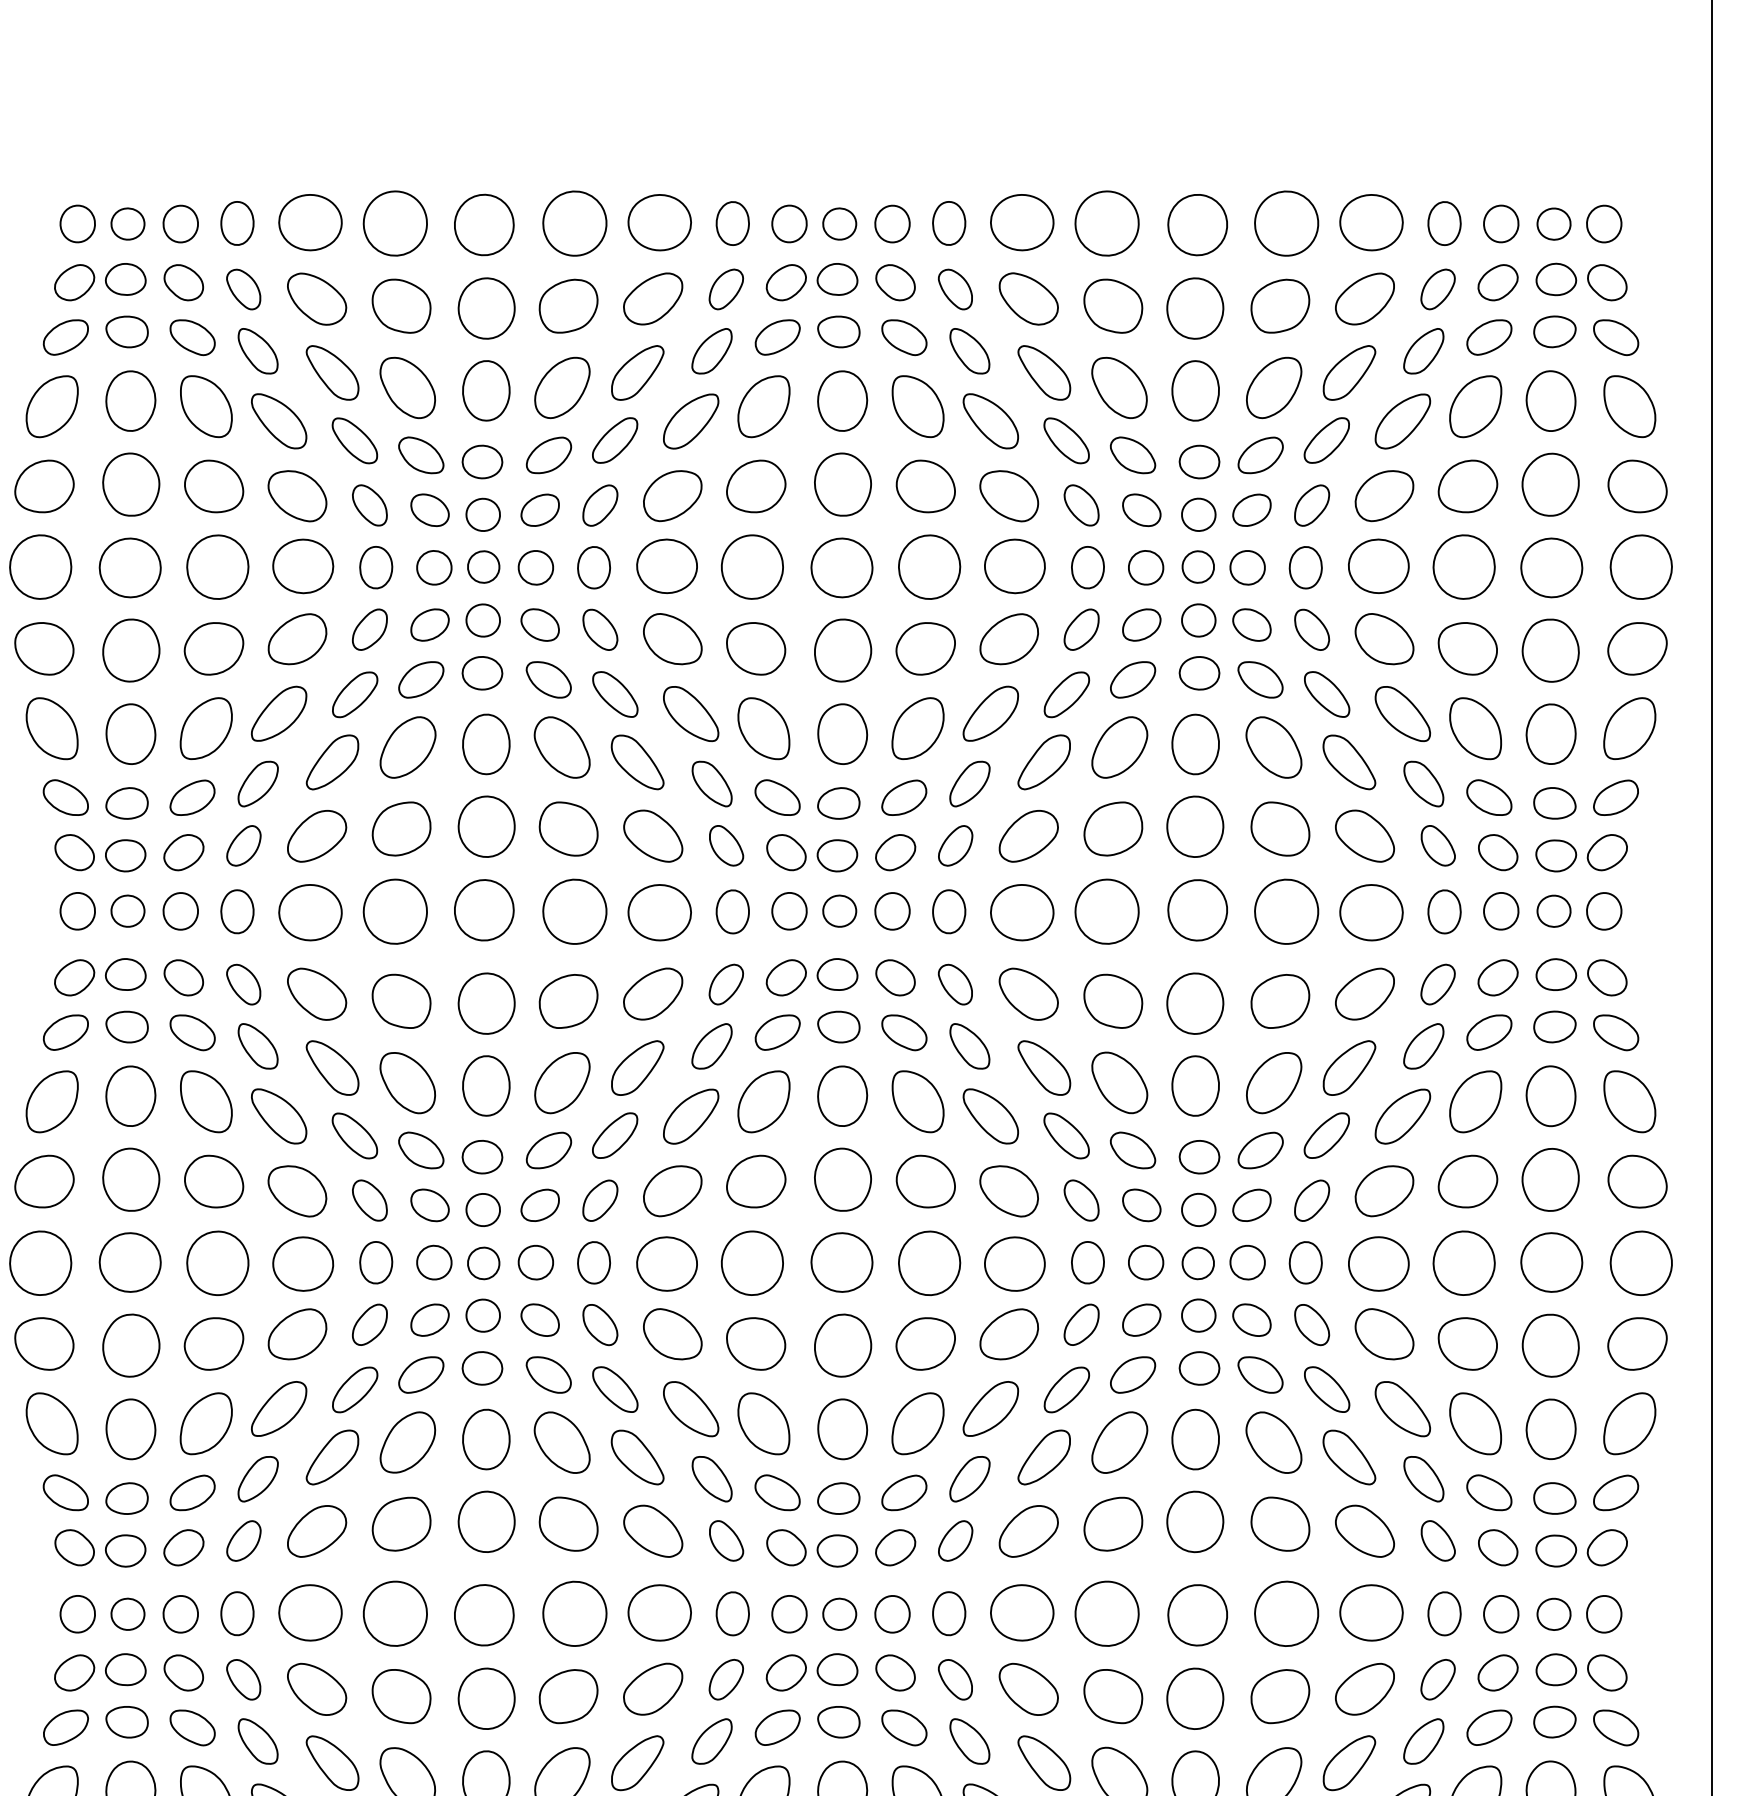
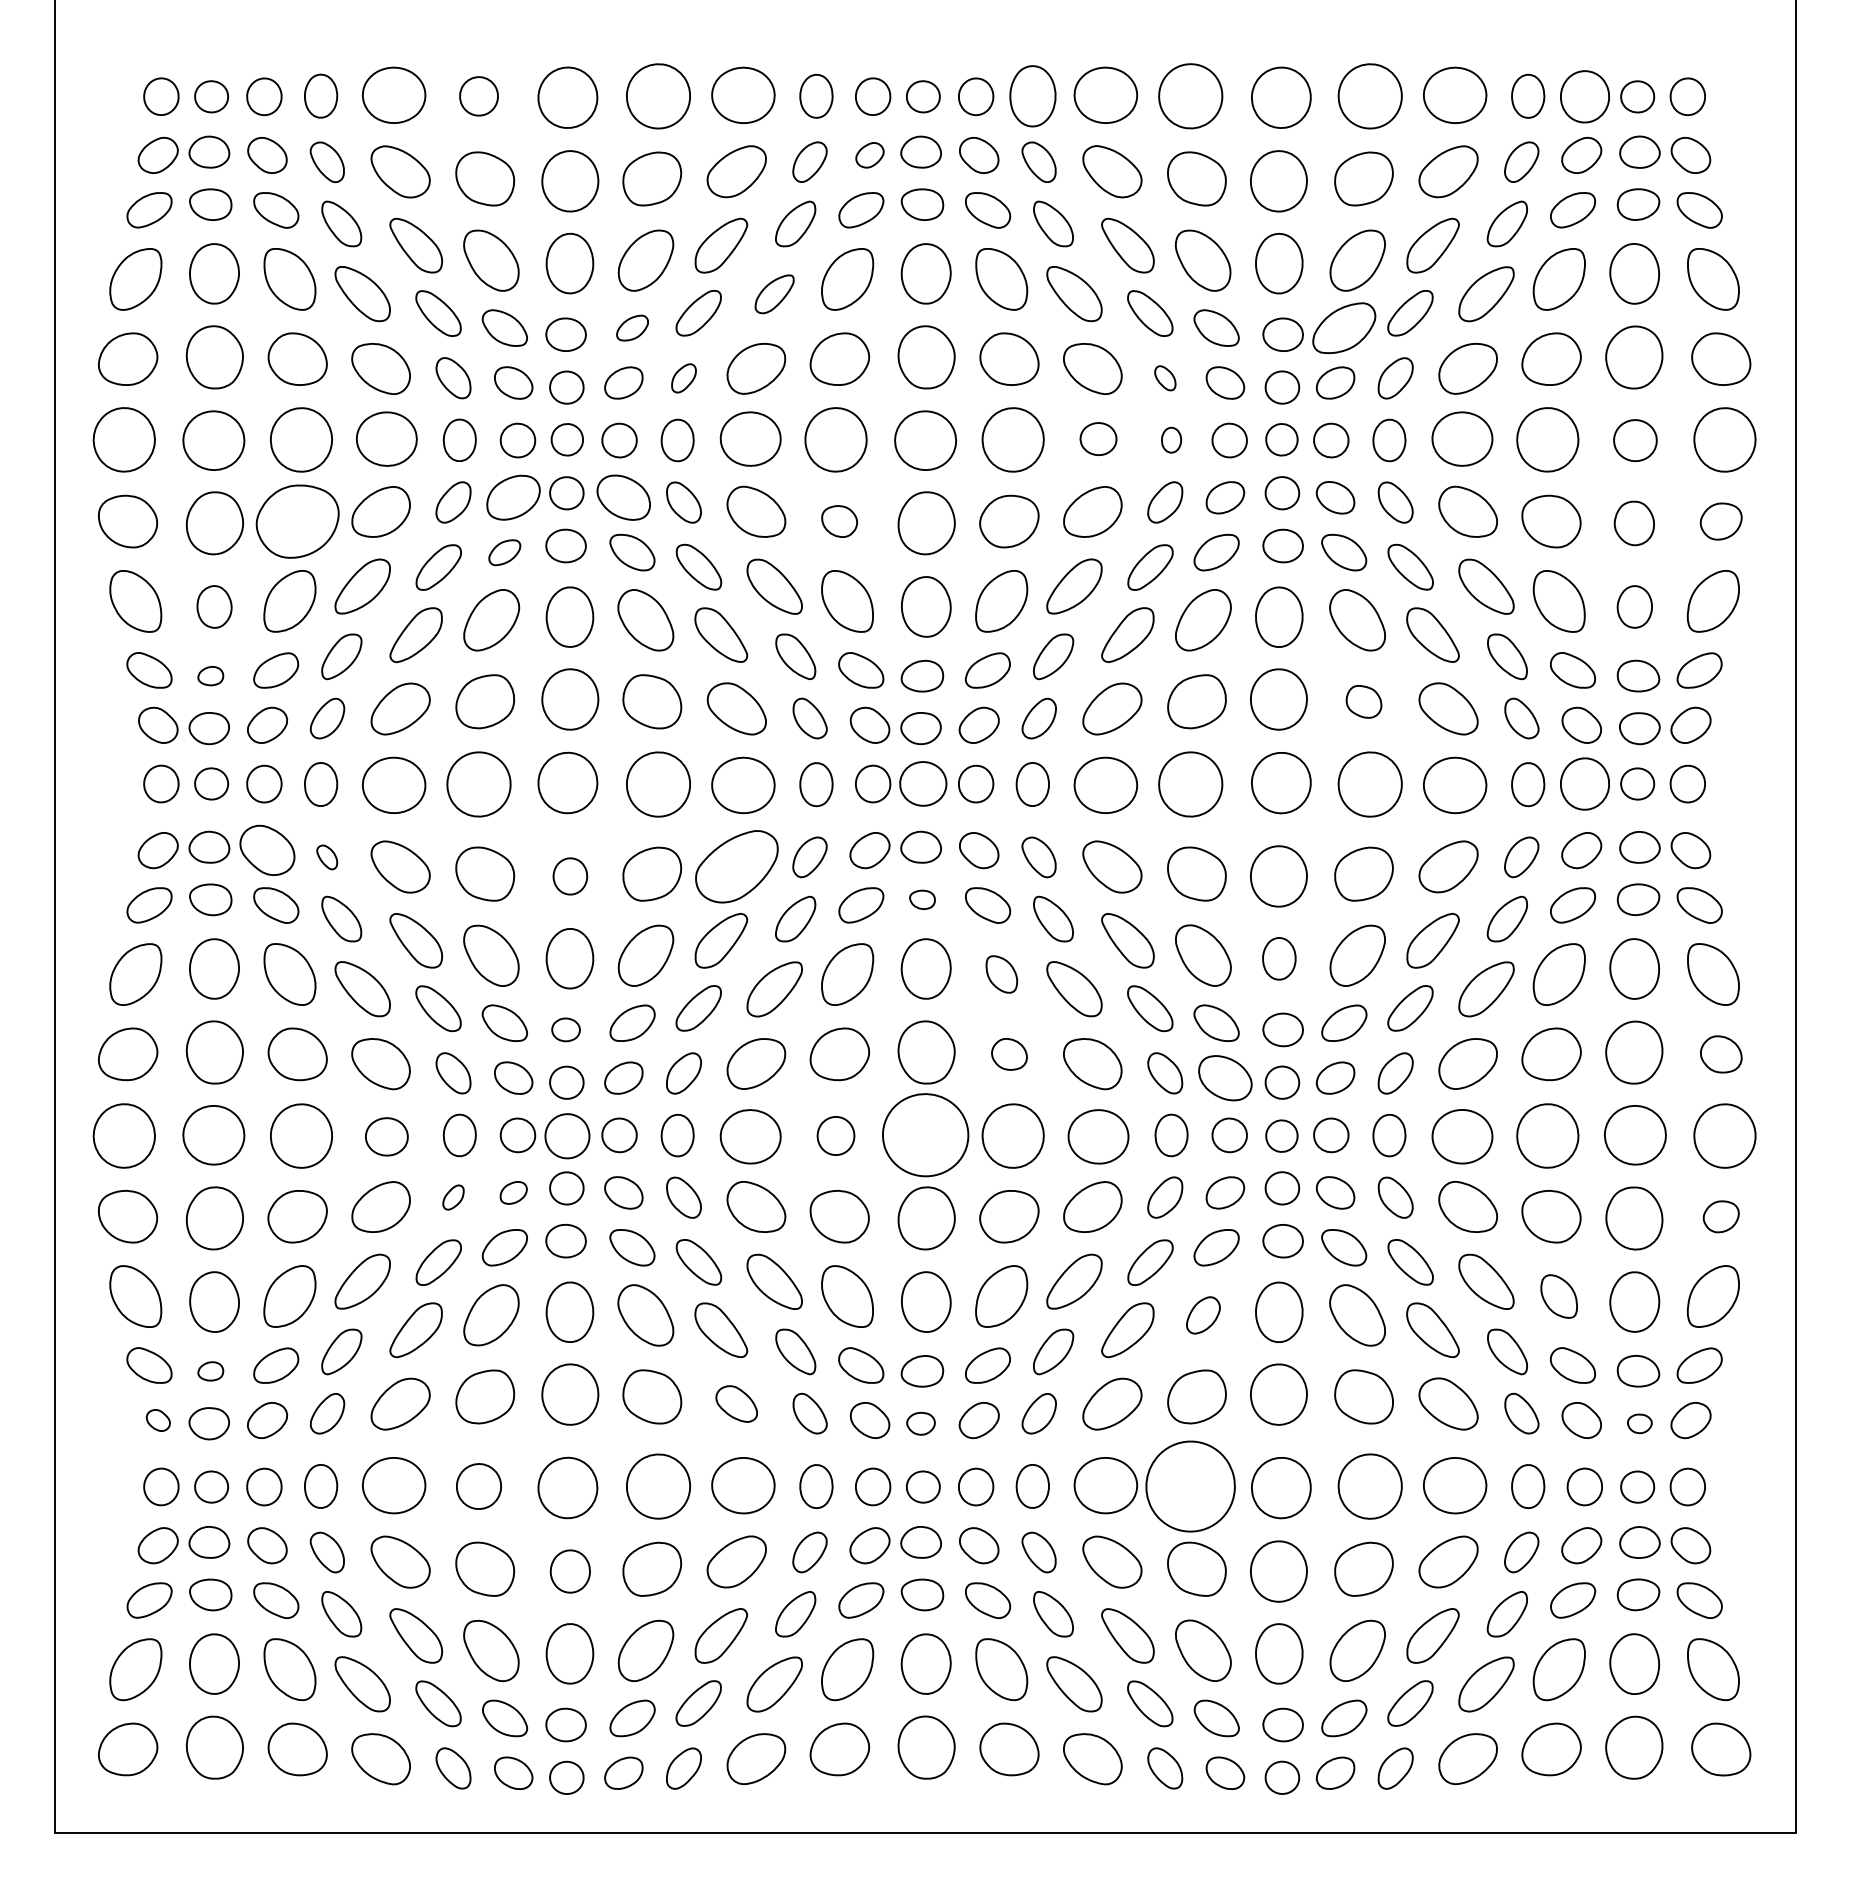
part: (948, 222) -> (1032, 95), size x1.4
part: (394, 223) -> (478, 96), size x0.6
part: (1500, 223) -> (1584, 96), size x1.4
part: (785, 281) -> (869, 154), size x0.7
part: (690, 421) -> (774, 294), size x0.7
part: (548, 454) -> (632, 327), size x0.7
part: (1260, 454) -> (1344, 327), size x1.4
part: (599, 505) -> (683, 378), size x0.7
part: (1081, 505) -> (1165, 378), size x0.6
part: (1014, 565) -> (1098, 438), size x0.6
part: (1087, 566) -> (1171, 439), size x0.6
part: (1551, 567) -> (1635, 440), size x0.7
part: (429, 624) -> (513, 497), size x1.4
part: (539, 624) -> (623, 497), size x1.4
part: (213, 648) -> (297, 521), size x1.4
part: (755, 648) -> (839, 521), size x0.6
part: (1637, 648) -> (1721, 521), size x0.7
part: (1550, 650) -> (1634, 523), size x0.7
part: (420, 679) -> (504, 552), size x0.7
part: (130, 733) -> (214, 606), size x0.7
part: (1550, 733) -> (1634, 606), size x0.7
part: (126, 802) -> (210, 675), size x0.6
part: (1279, 828) -> (1363, 701), size x0.6
part: (839, 910) -> (923, 783), size x1.4
part: (1500, 910) -> (1584, 783), size x1.4
part: (183, 977) -> (267, 850), size x1.4
part: (242, 984) -> (326, 857), size x0.6
part: (652, 993) -> (736, 866), size x1.4
part: (486, 1003) -> (570, 876), size x0.6
part: (838, 1026) -> (922, 899), size x0.6
part: (1195, 1085) -> (1279, 958), size x0.7
part: (917, 1101) -> (1001, 974), size x0.6
part: (481, 1156) -> (565, 1029), size x0.7
part: (925, 1181) -> (1009, 1054), size x0.6
part: (1637, 1181) -> (1721, 1054), size x0.7
part: (1141, 1204) -> (1225, 1077), size x1.4
part: (482, 1262) -> (566, 1135), size x1.4
part: (751, 1262) -> (835, 1135), size x0.6
part: (841, 1262) -> (925, 1135), size x1.4
part: (302, 1263) -> (386, 1136), size x0.7
part: (429, 1319) -> (513, 1192), size x0.7
part: (369, 1324) -> (453, 1197), size x0.6
part: (1637, 1343) -> (1721, 1216), size x0.6
part: (1474, 1423) -> (1558, 1296), size x0.7
part: (1119, 1442) -> (1203, 1315), size x0.6
part: (126, 1498) -> (210, 1371), size x0.6
part: (652, 1530) -> (736, 1403), size x0.7
part: (74, 1547) -> (158, 1420), size x0.6
part: (836, 1550) -> (920, 1423), size x0.7
part: (1555, 1550) -> (1639, 1423), size x0.6
part: (394, 1613) -> (478, 1486), size x0.7
part: (1106, 1613) -> (1190, 1486), size x1.4
part: (486, 1698) -> (570, 1571), size x0.7

